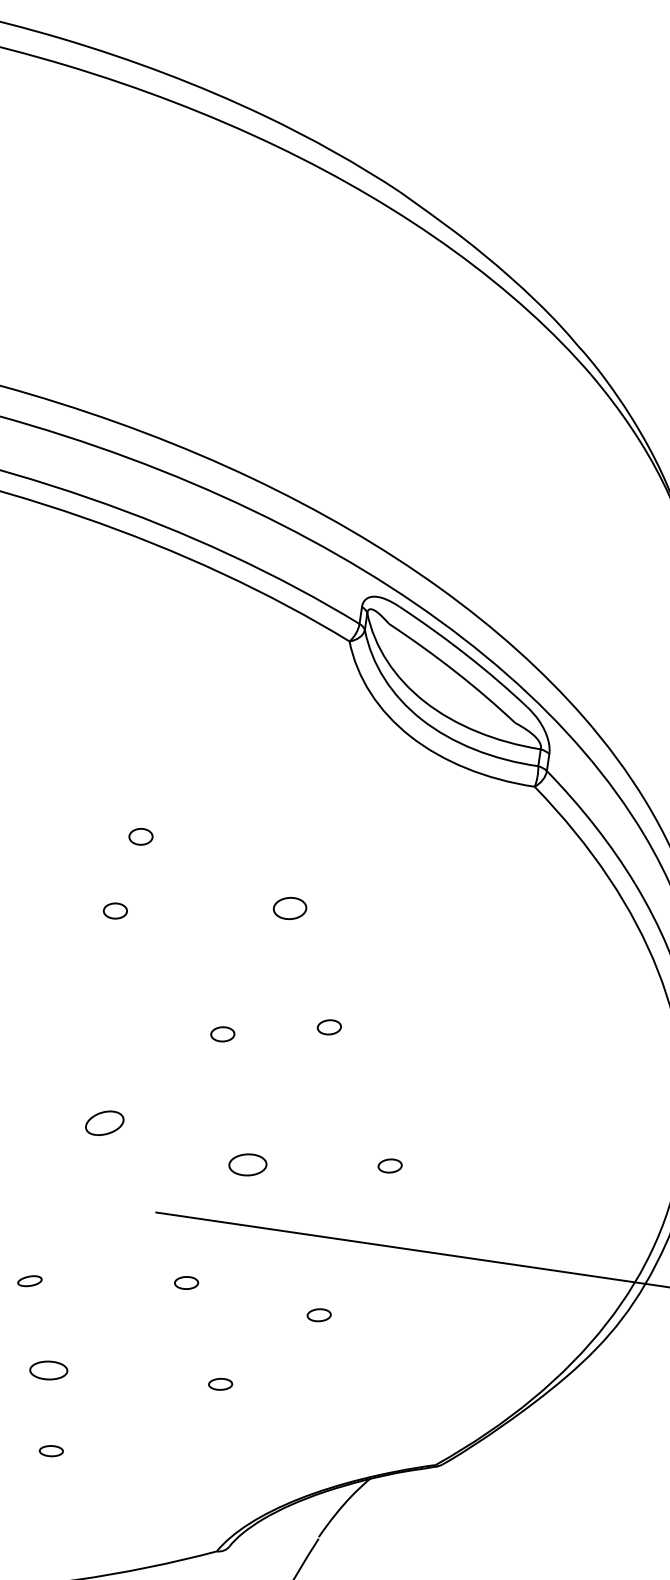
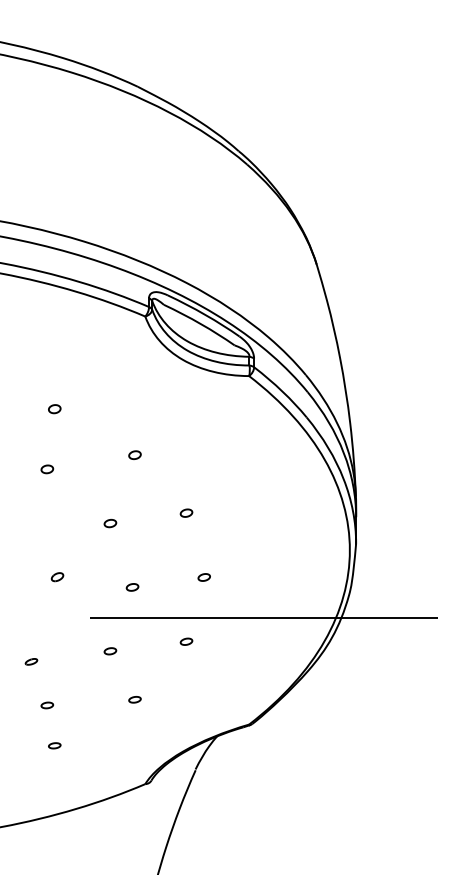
part: (140, 837) -> (54, 409), moved
part: (289, 906) -> (134, 454), size x0.71
part: (329, 1025) -> (186, 512), moved
part: (104, 1124) -> (57, 577), size x0.62
part: (247, 1165) -> (132, 587), size x0.62
part: (319, 1314) -> (186, 641), moved
part: (46, 1370) -> (46, 705), size x0.62

